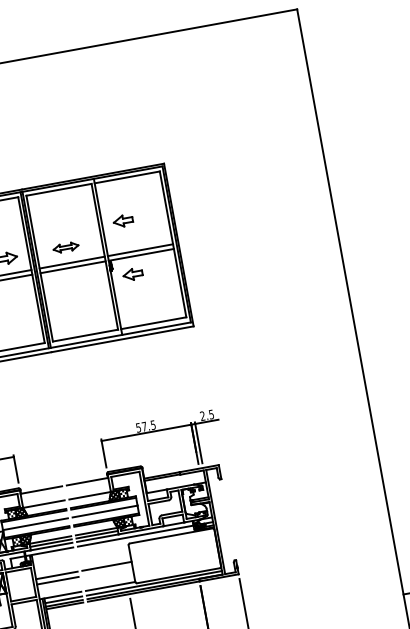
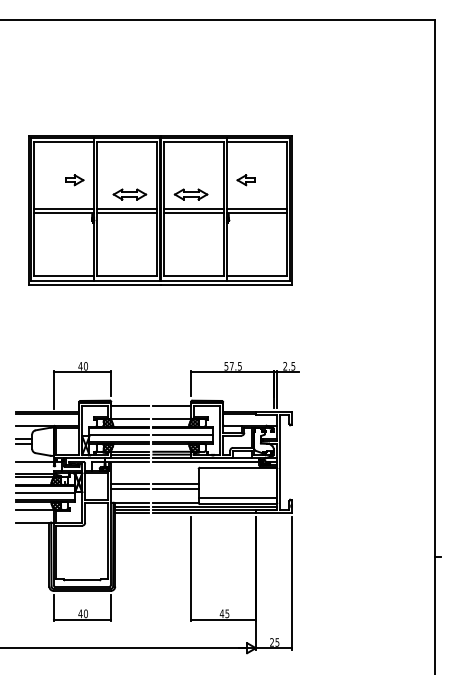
part: (65, 247) -> (190, 194), size x1.43
part: (132, 274) -> (245, 229), removed
line: (176, 569) -> (237, 498), added
line: (107, 572) -> (175, 489), added

